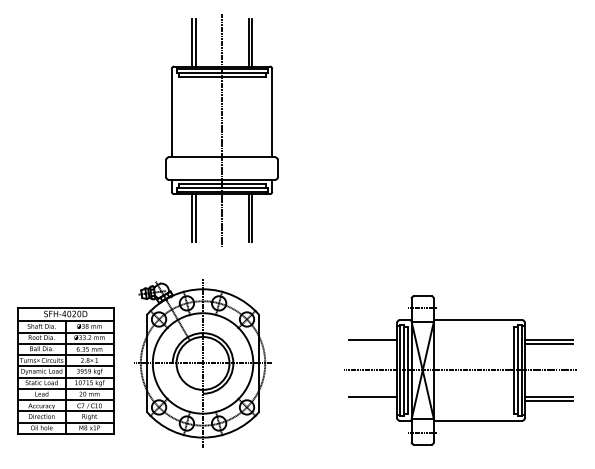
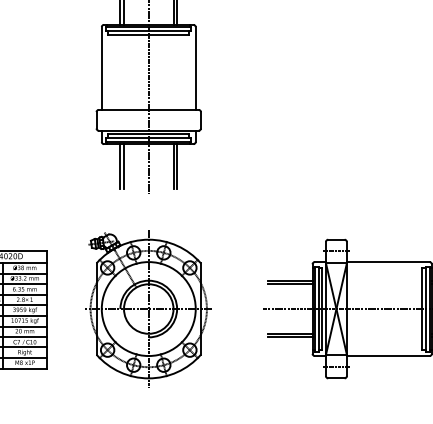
line: (373, 343) -> (290, 283), added
part: (202, 363) -> (148, 309), moved
line: (373, 400) -> (290, 337), added

